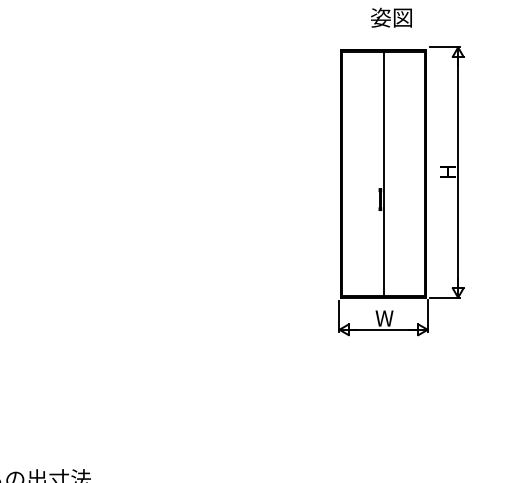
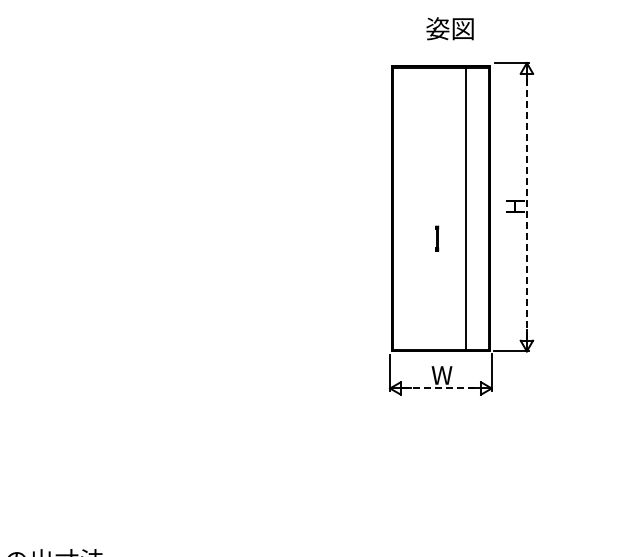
line: (457, 172) -> (526, 207), solid -> dashed
line: (383, 173) -> (465, 208), moved
line: (384, 329) -> (441, 388), solid -> dashed

